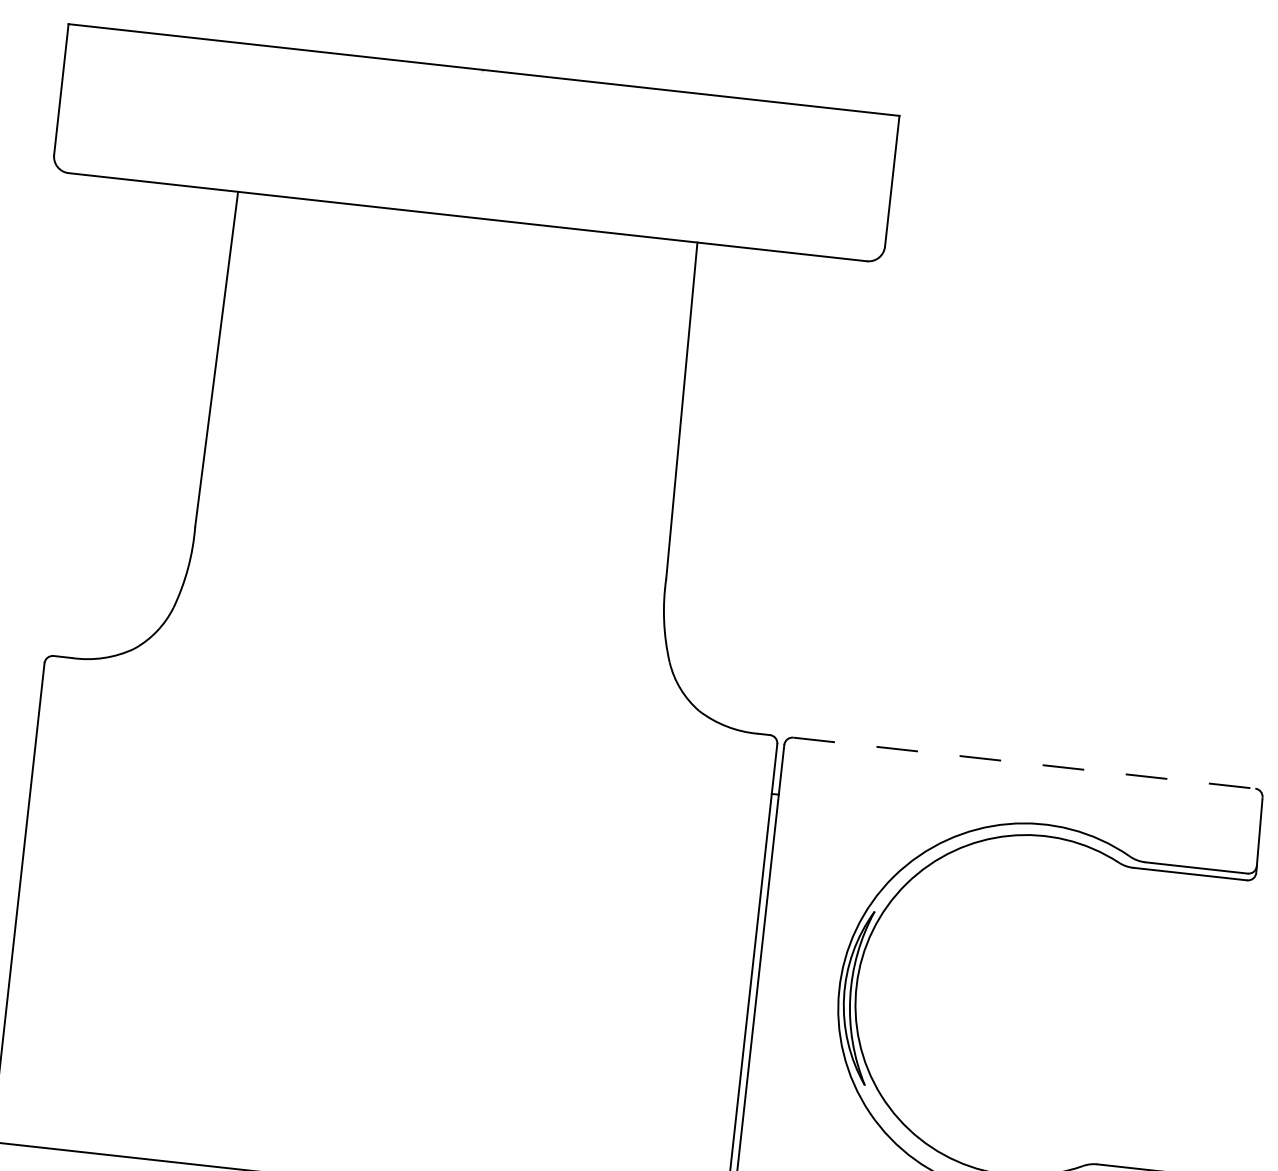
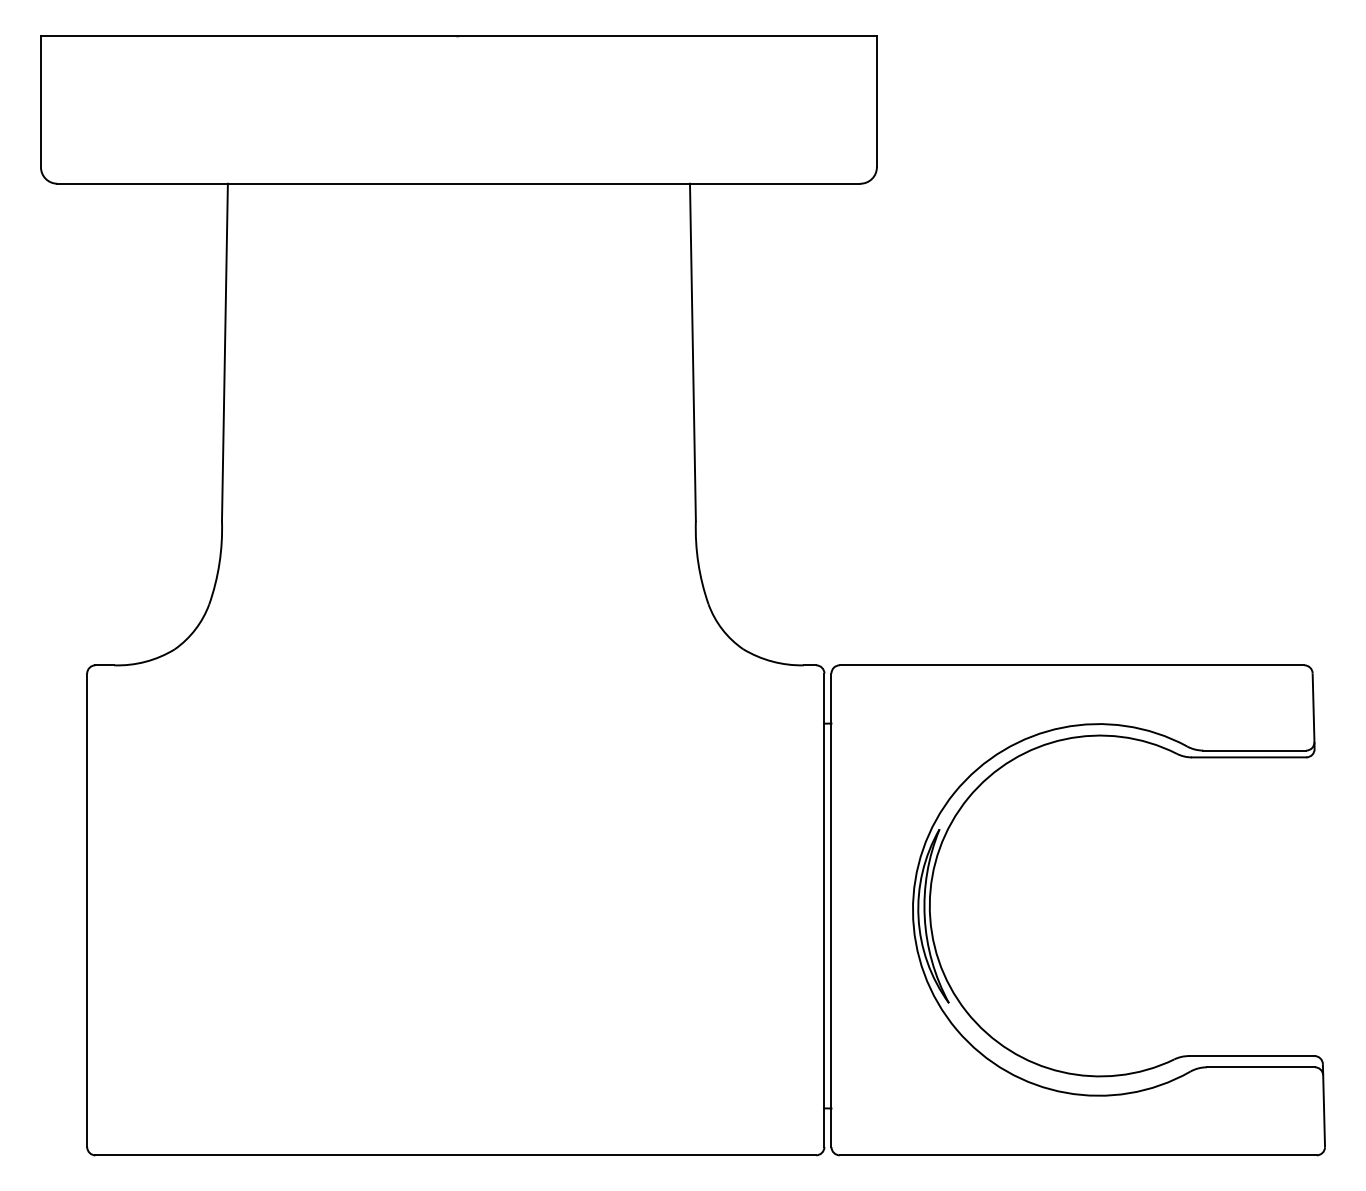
line: (1024, 763) -> (1072, 665), dashed -> solid

